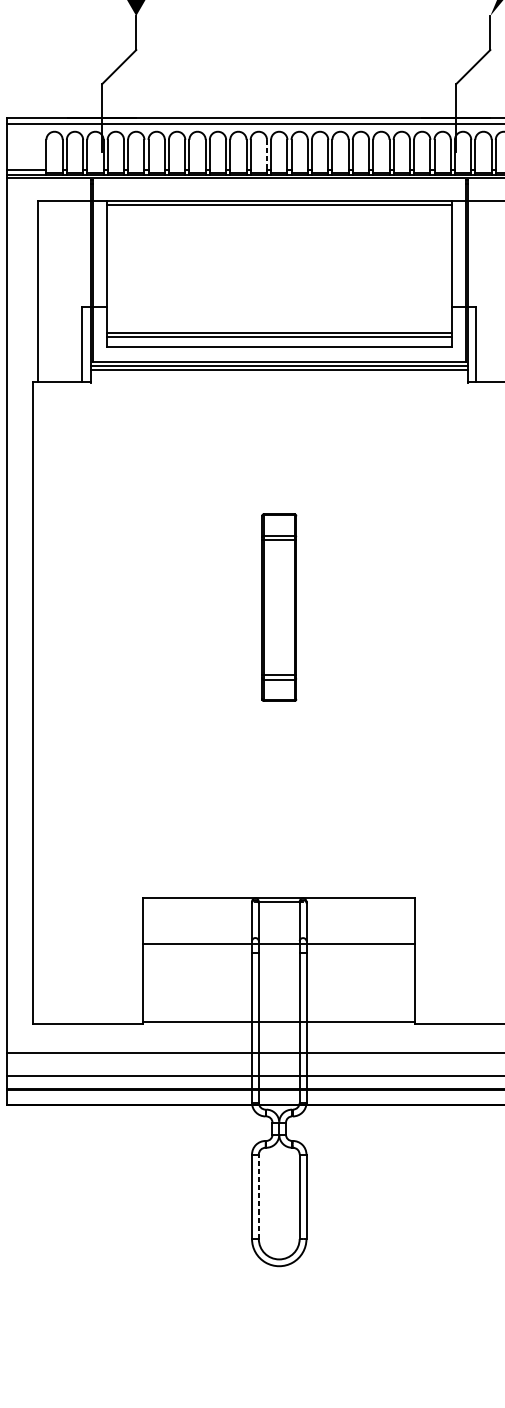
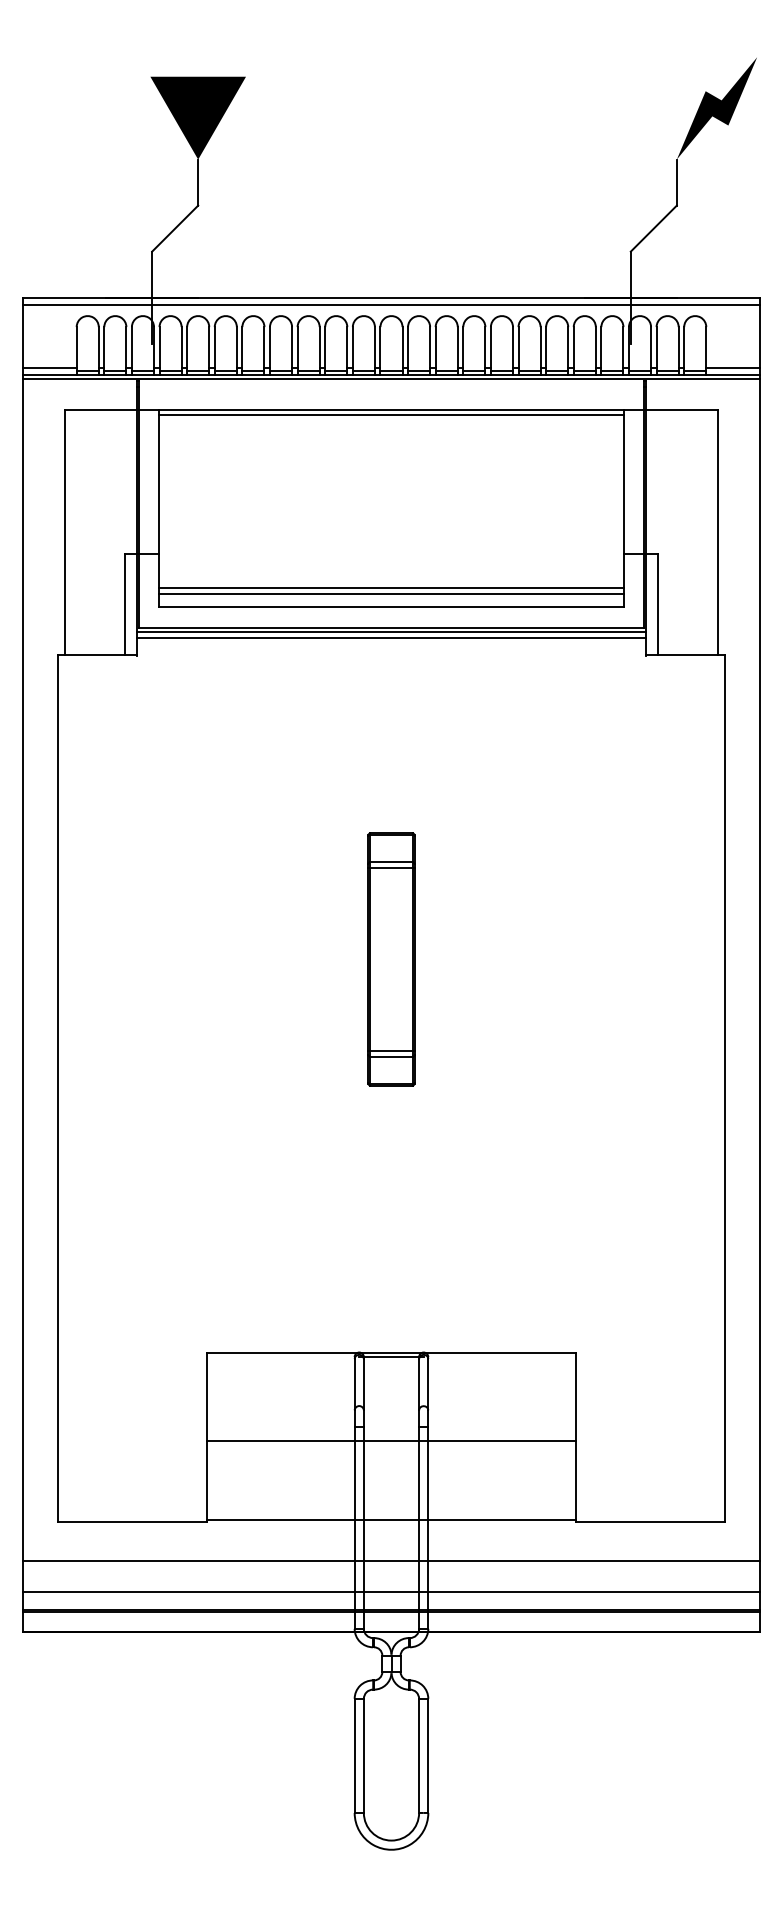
line: (266, 154) -> (374, 347), dashed -> solid
line: (279, 943) -> (391, 1440), moved
line: (258, 1196) -> (363, 1755), dashed -> solid

